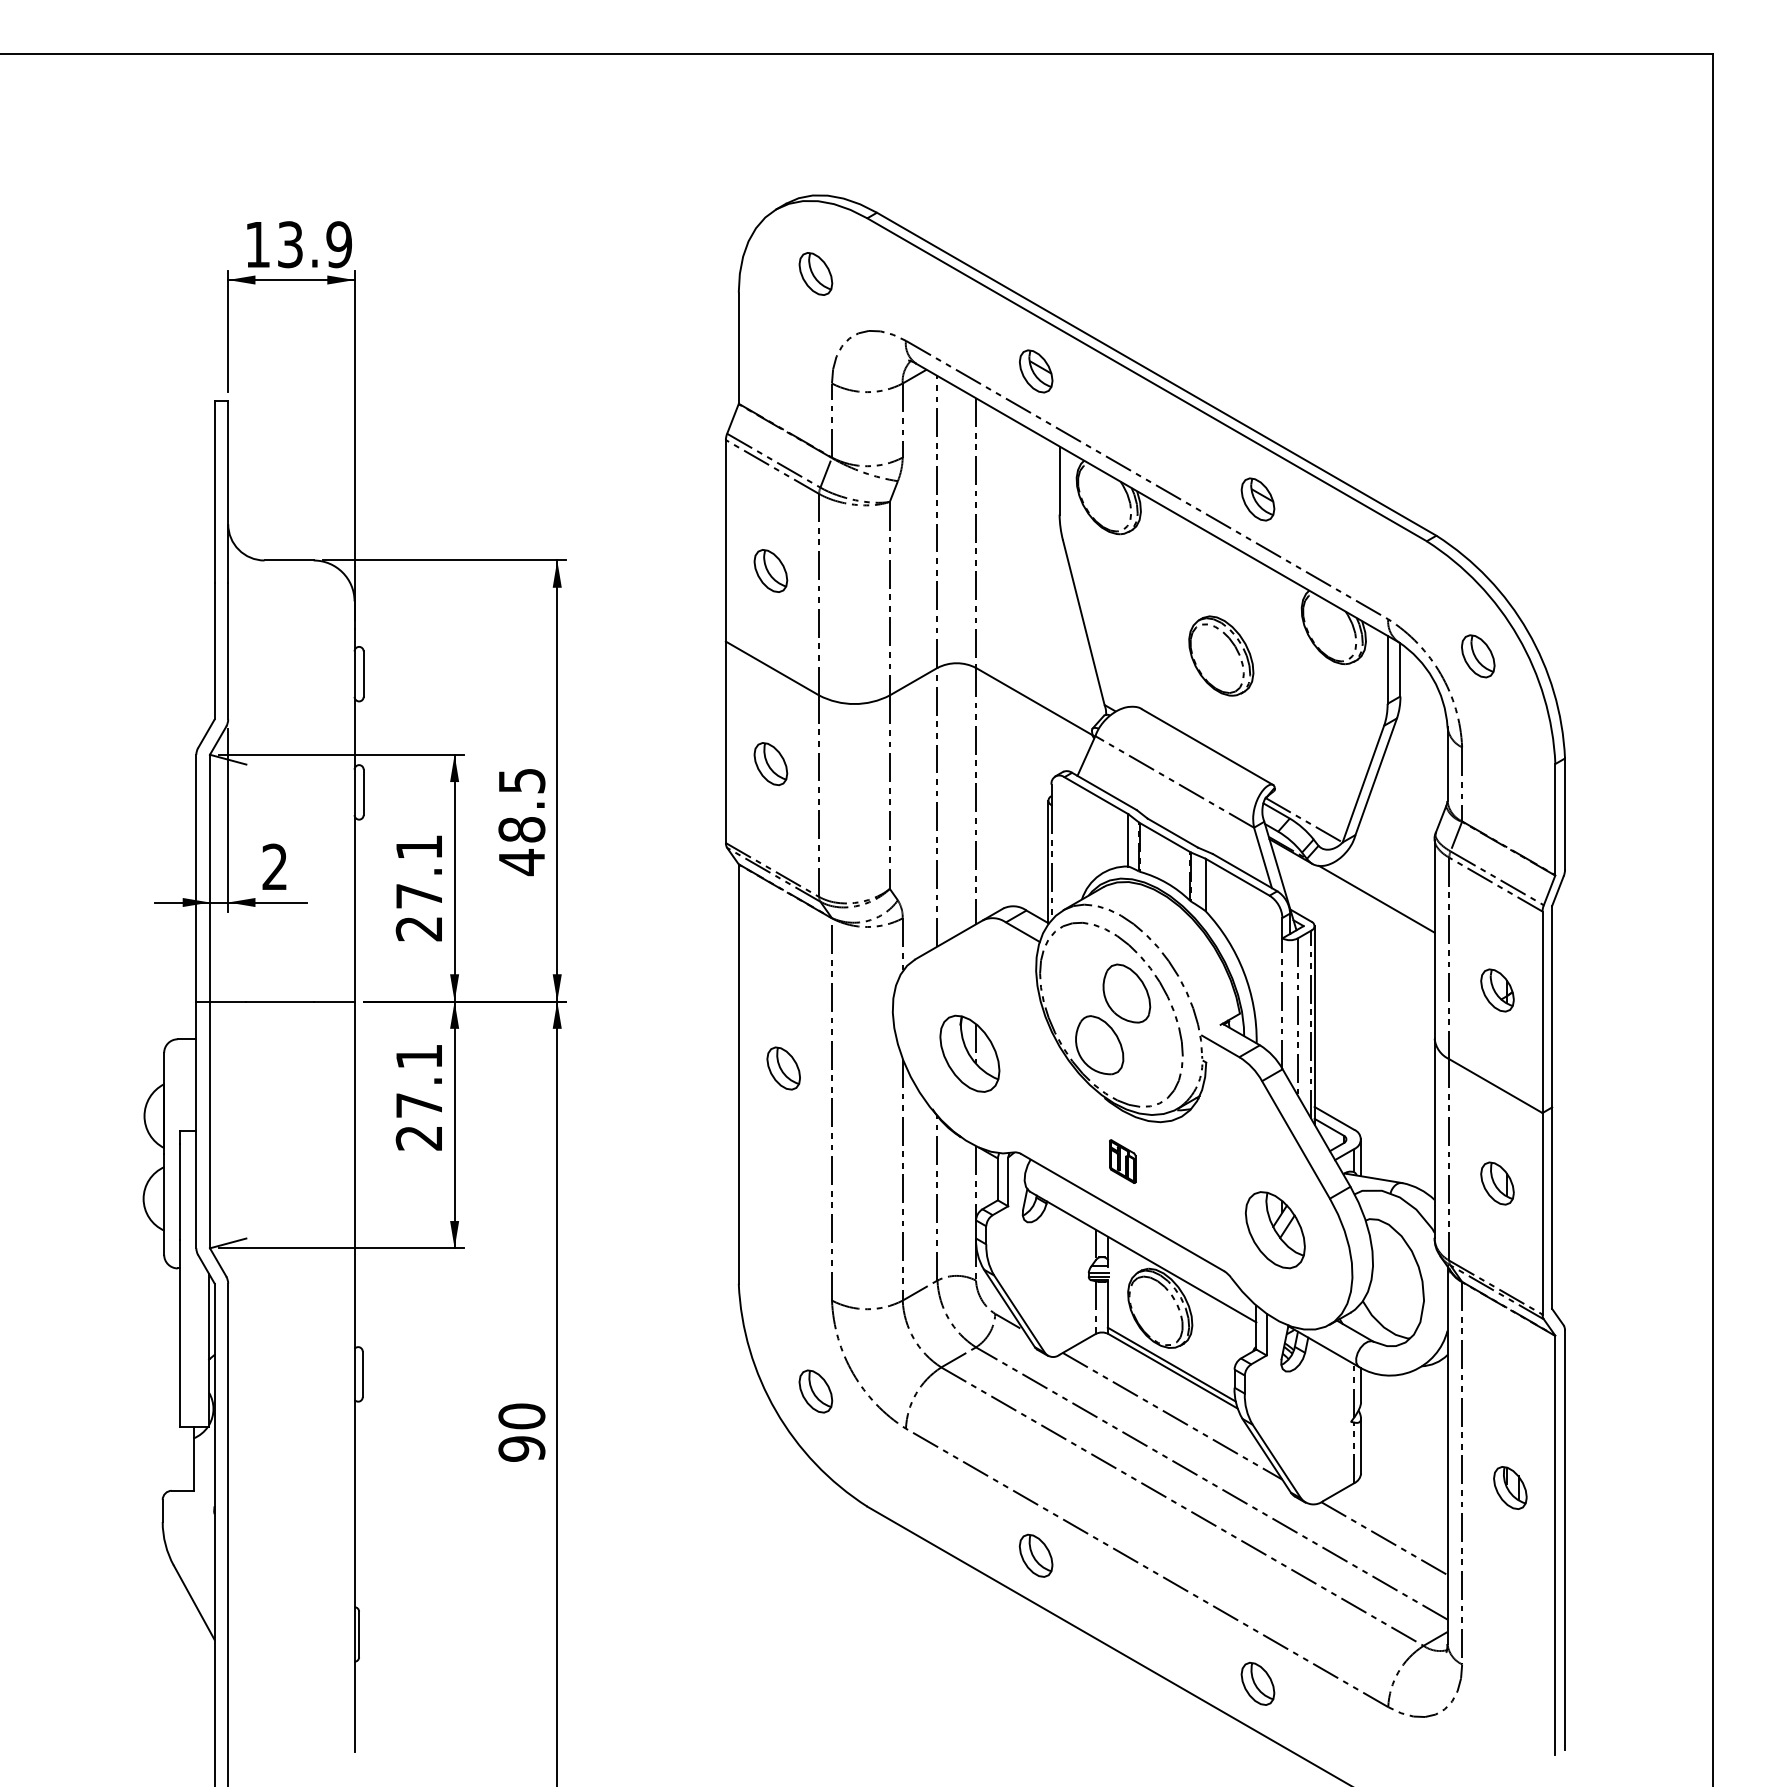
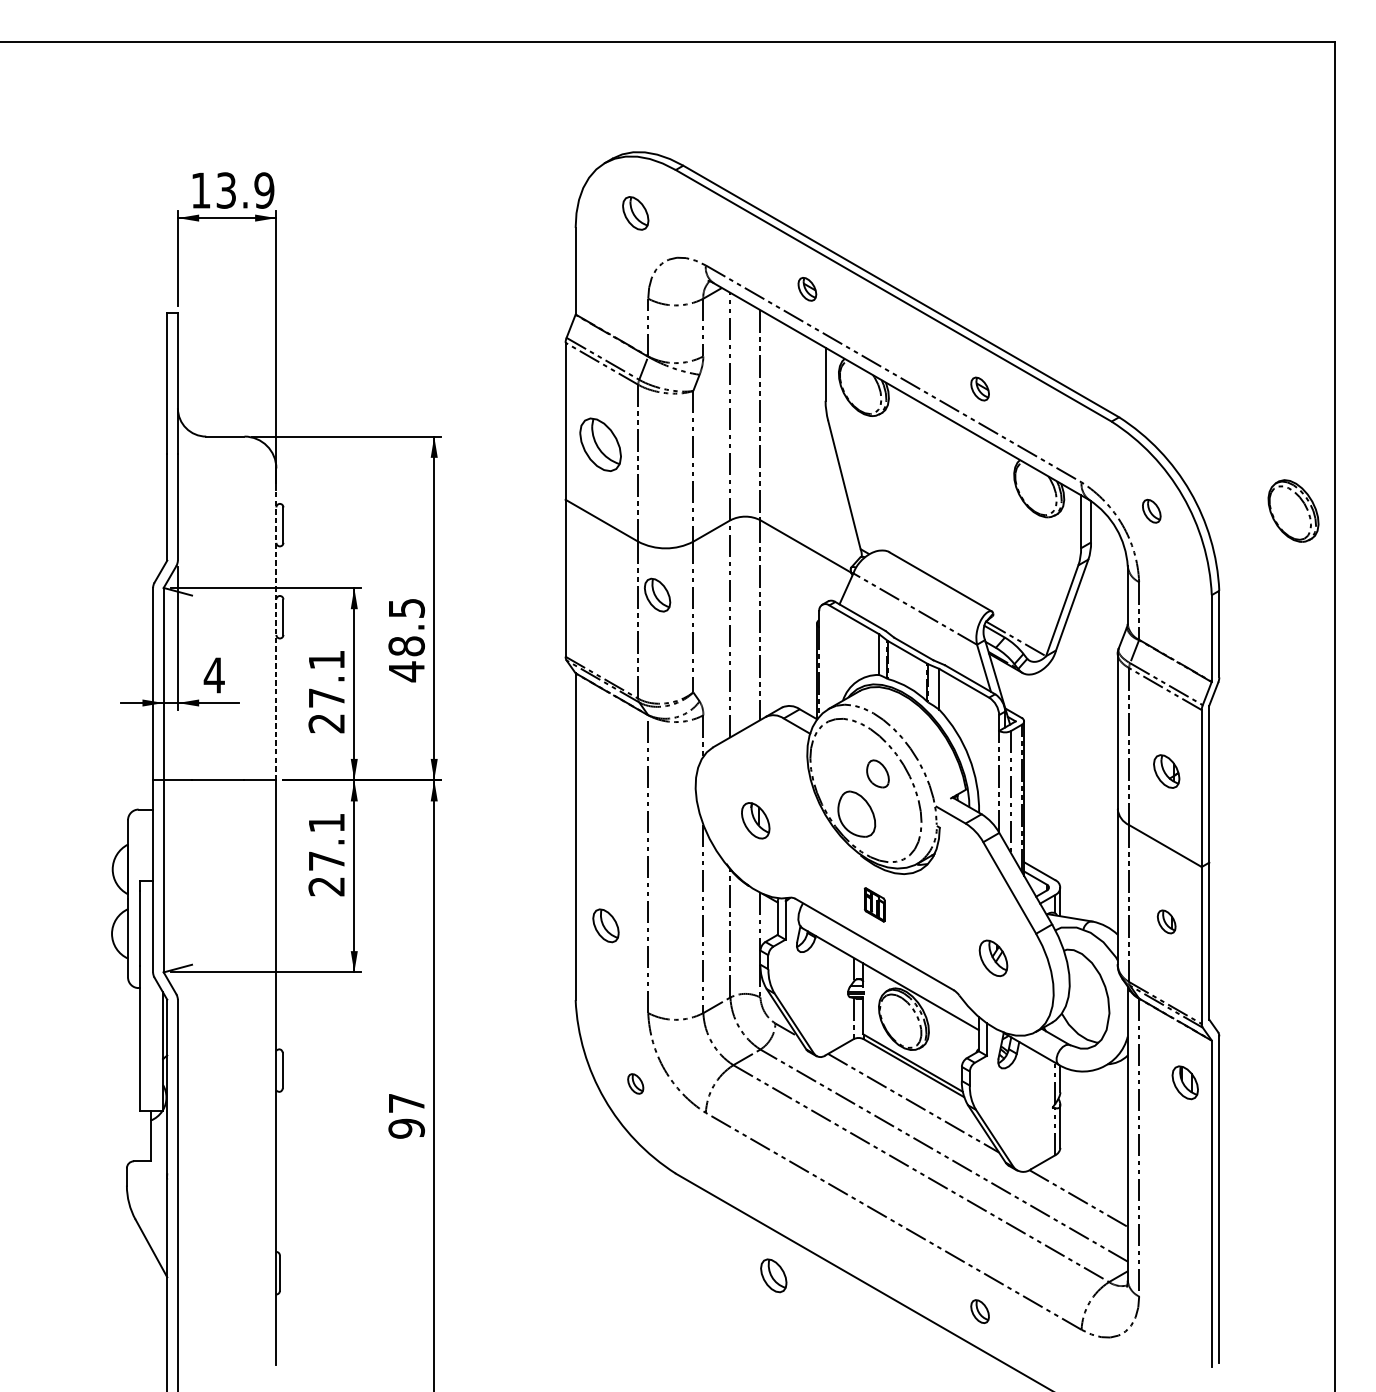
part: (1036, 371) -> (807, 289), size x0.7
part: (1257, 499) -> (979, 389), size x0.7
part: (770, 570) -> (600, 444), size x1.6
part: (1221, 655) -> (1293, 510), moved
part: (1478, 656) -> (1151, 511), size x0.7
part: (770, 764) -> (657, 595), moved
line: (354, 814) -> (276, 634), solid -> dashed
text: (274, 866) -> (213, 674), 2 -> 4
line: (1376, 898) -> (1072, 699), removed
part: (1126, 993) -> (877, 773), size x0.6
part: (969, 1053) -> (755, 820), size x0.6
part: (783, 1068) -> (605, 925), moved
part: (1497, 1183) -> (1166, 921), size x0.7
part: (1274, 1230) -> (992, 958), size x0.6
part: (815, 1391) -> (635, 1083), size x0.6
text: (521, 1416) -> (406, 1103), 90 -> 97
part: (1510, 1487) -> (1185, 1082), moved
part: (1035, 1555) -> (773, 1275), moved
part: (1257, 1683) -> (979, 1311), size x0.7

